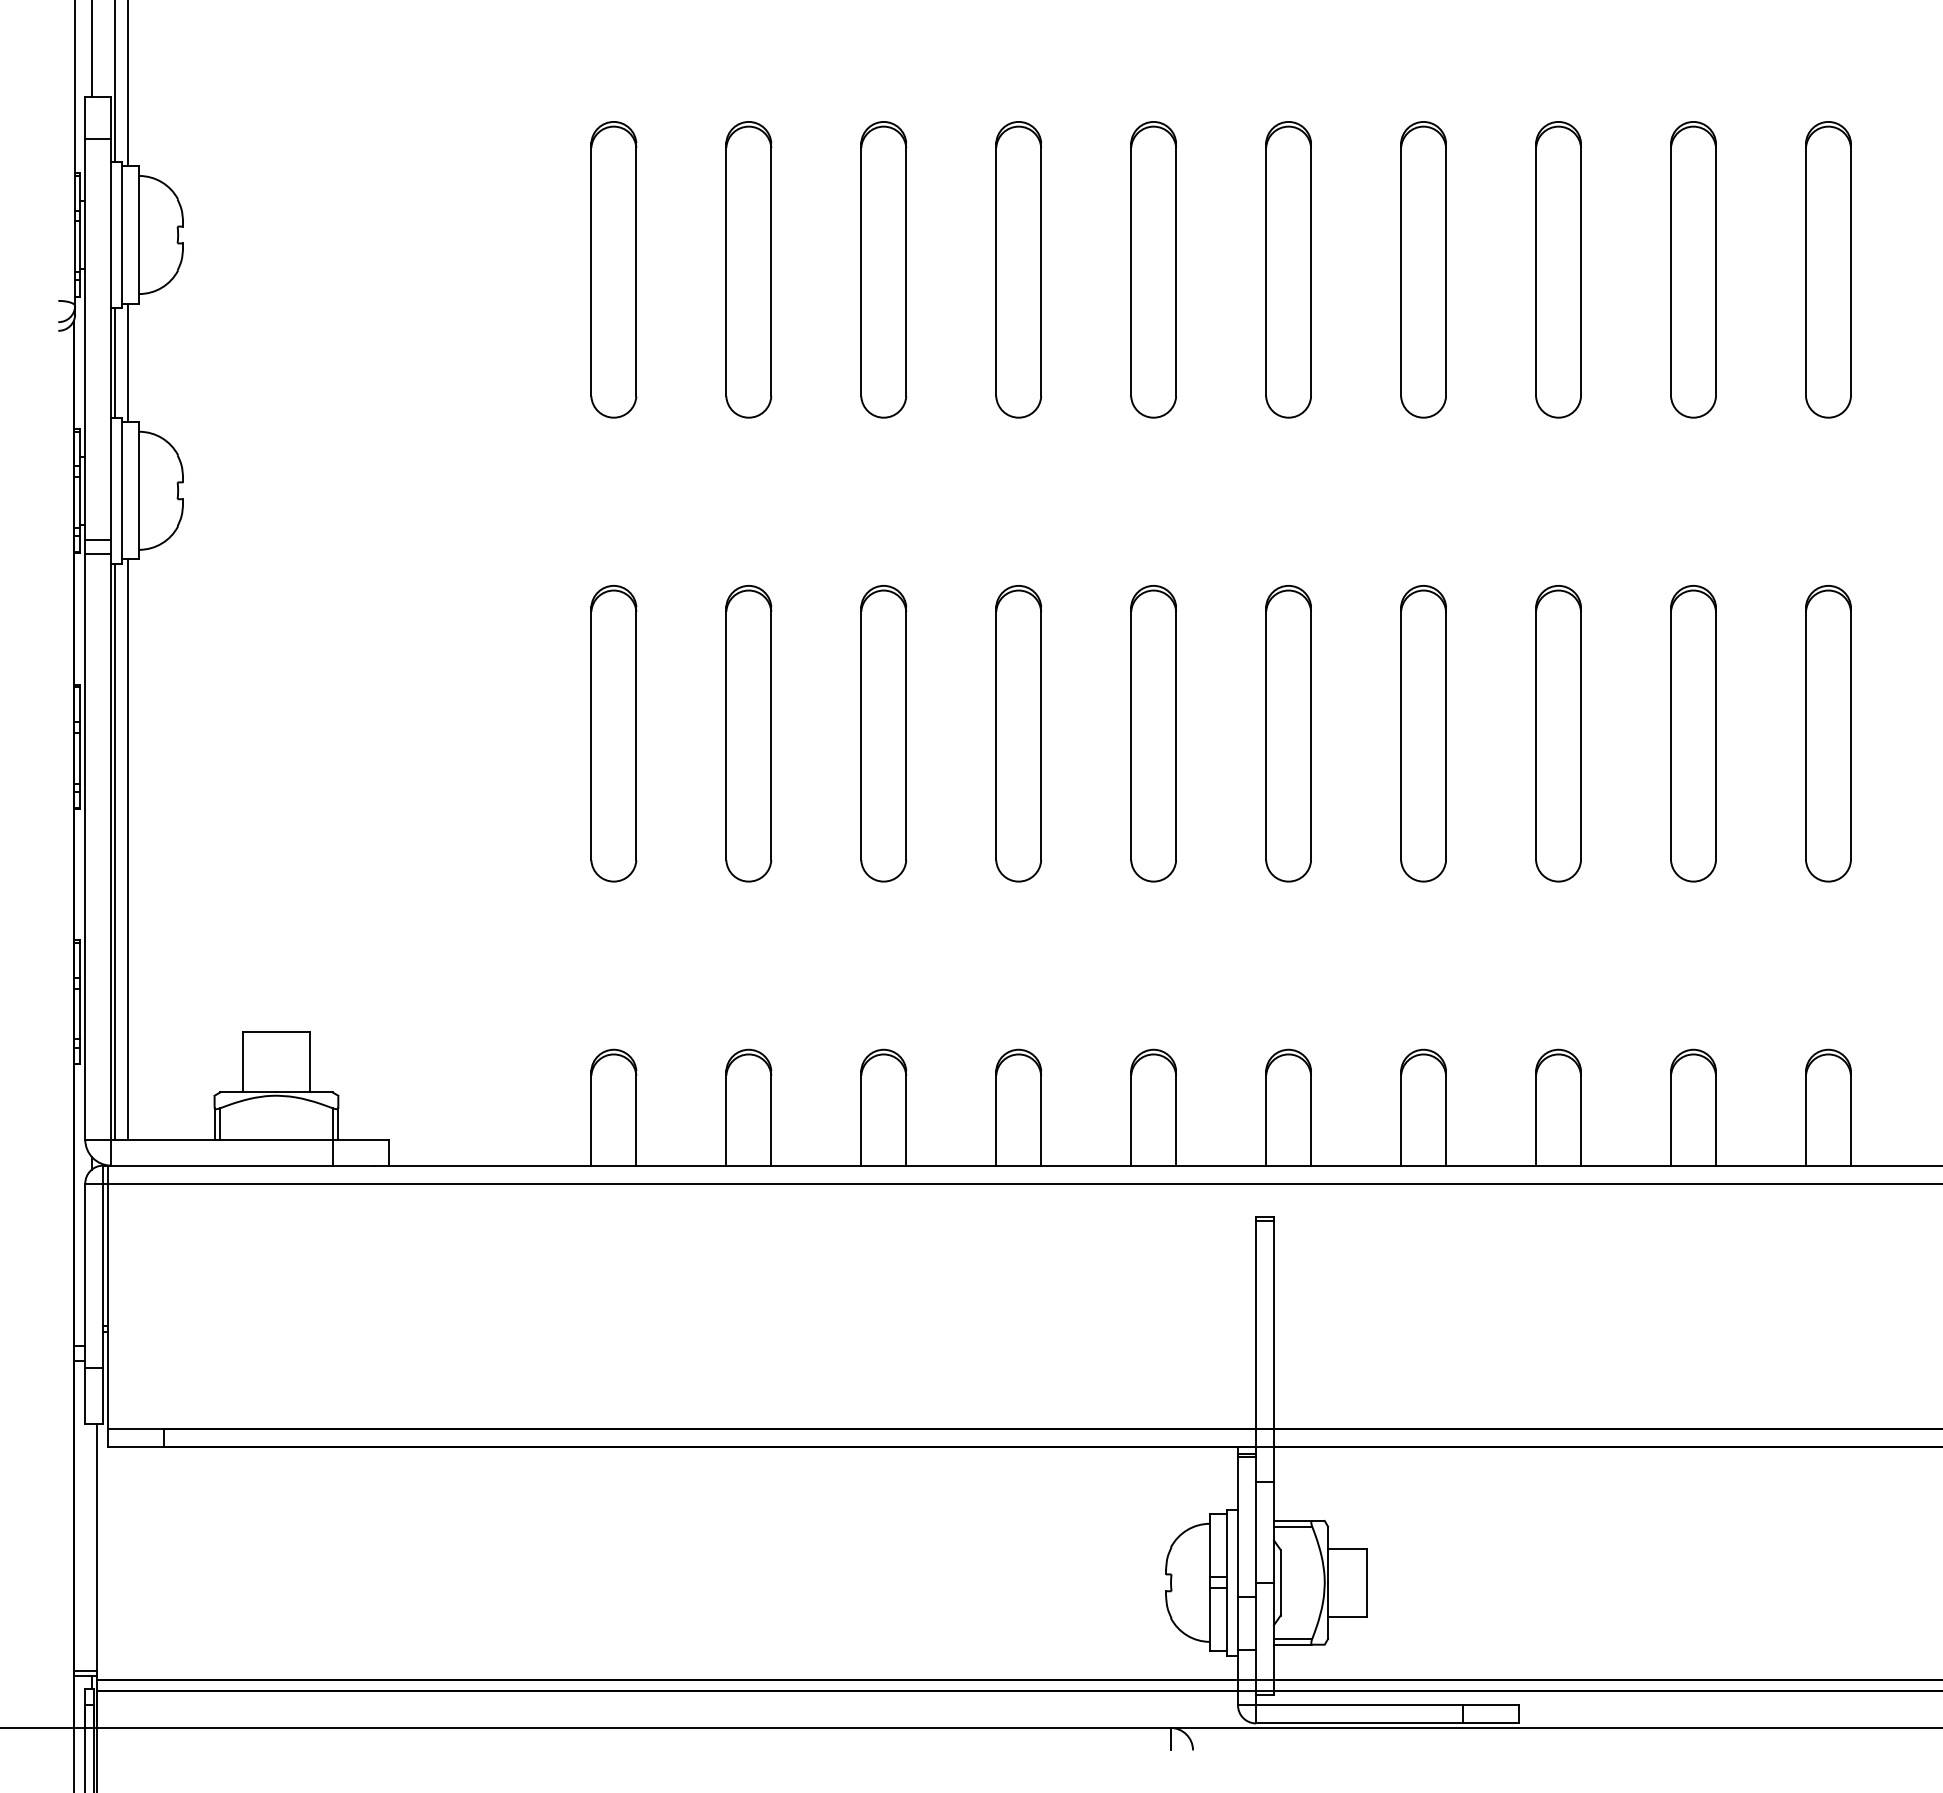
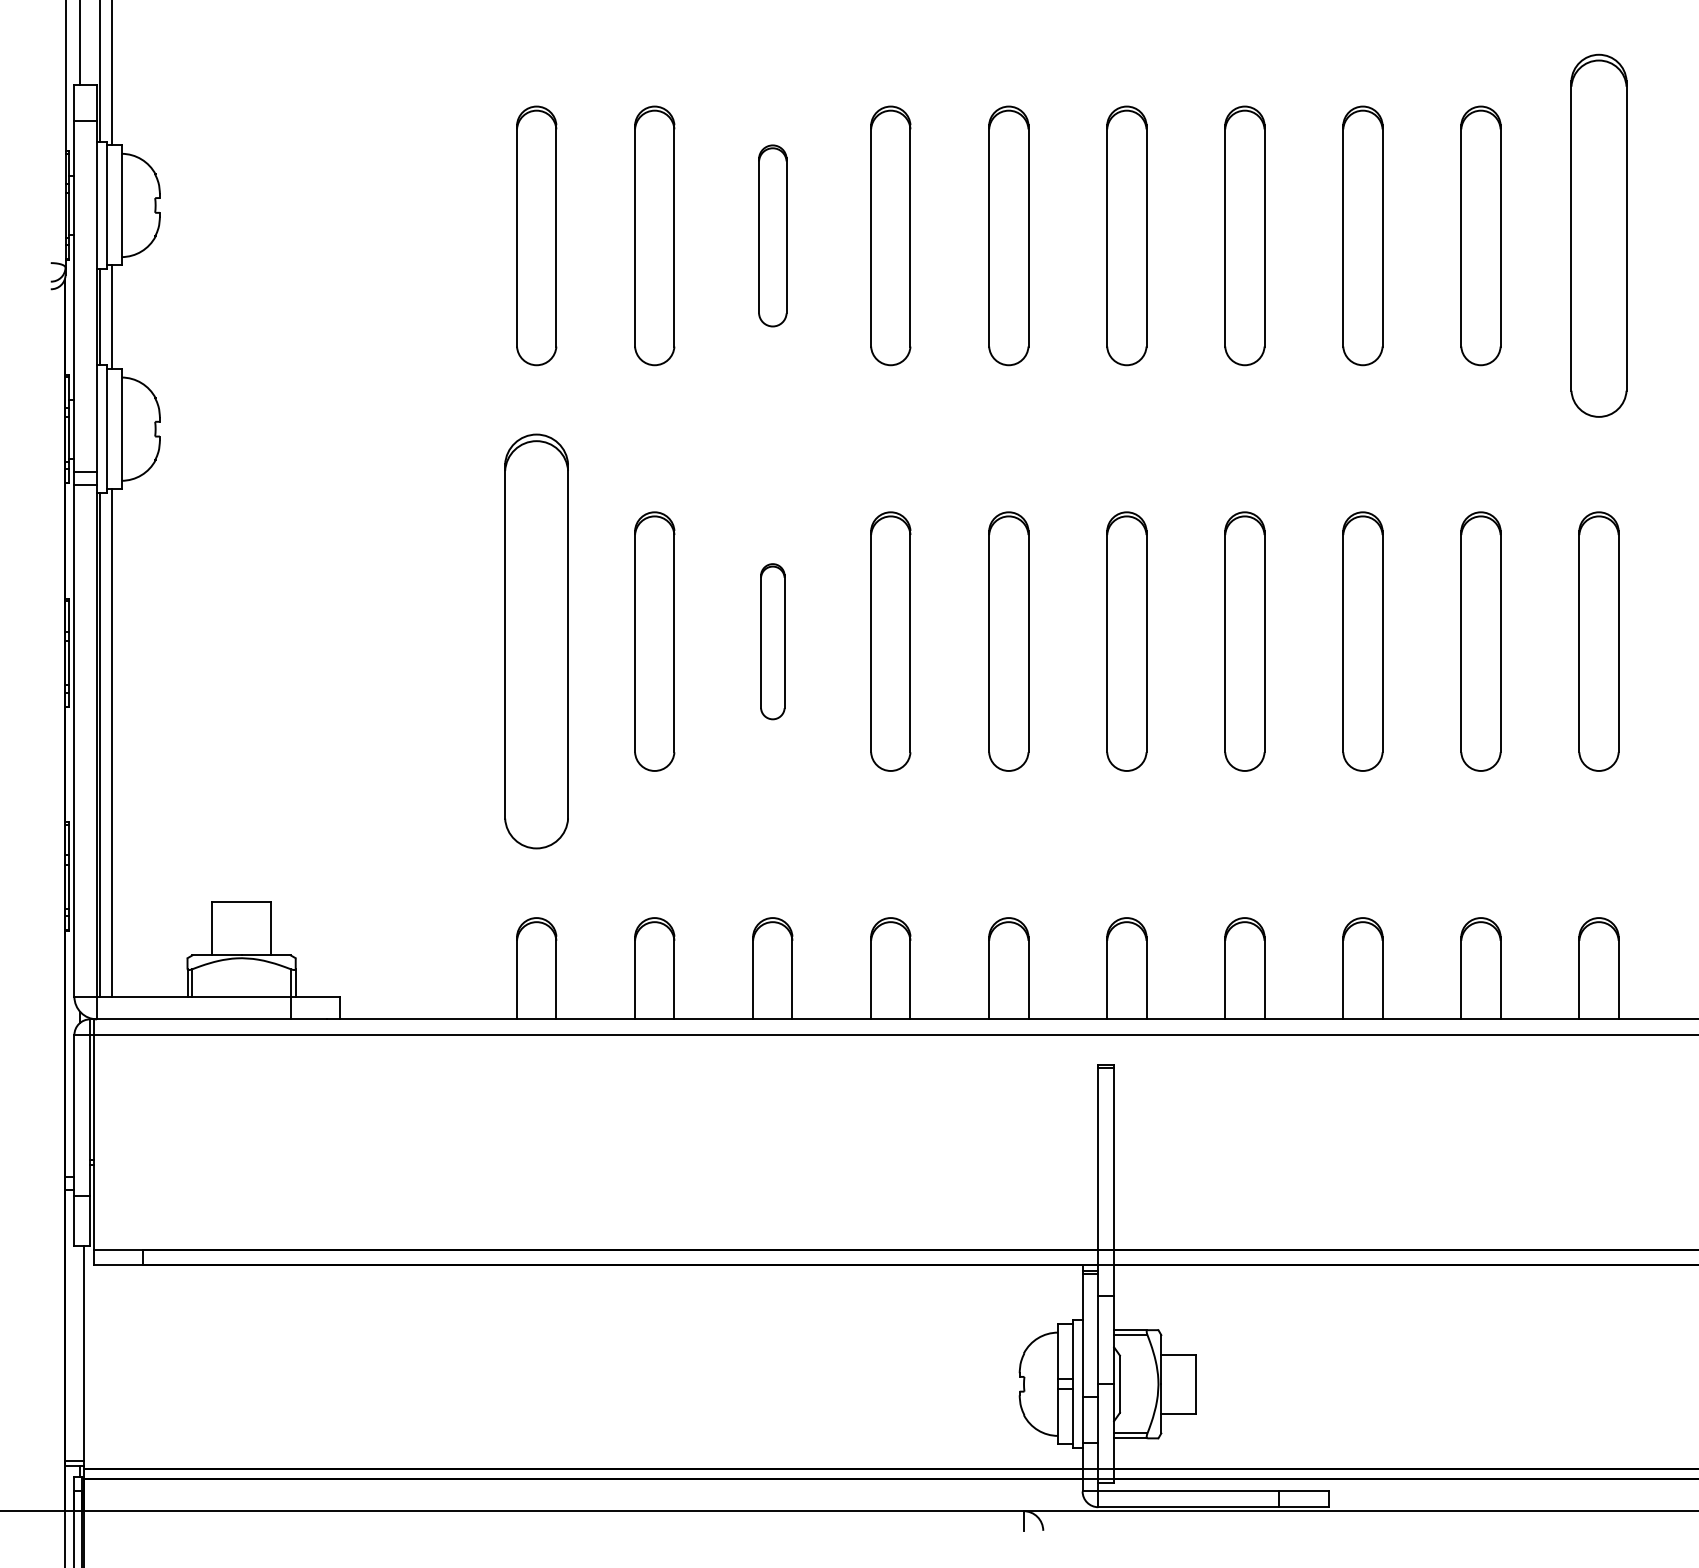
part: (883, 269) -> (772, 235), size x0.7
part: (1828, 269) -> (1599, 235), size x1.4
part: (613, 733) -> (536, 641), size x1.6
part: (883, 733) -> (772, 641), size x0.6

